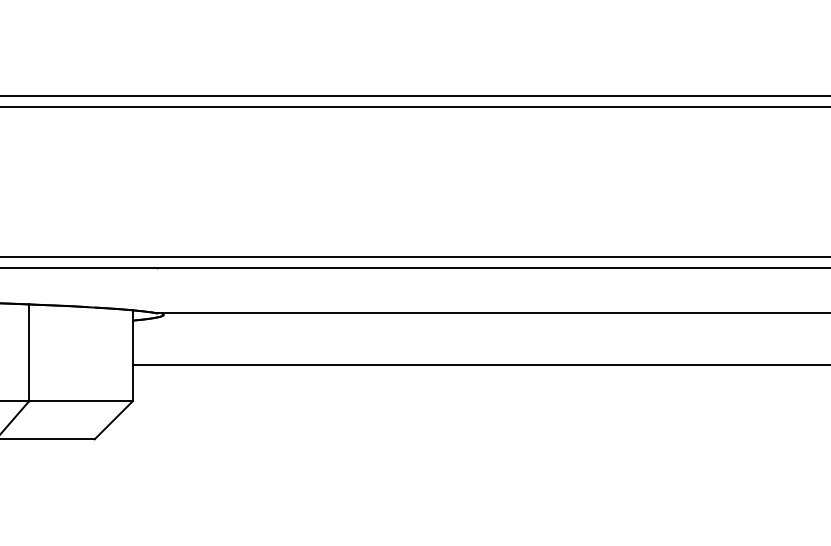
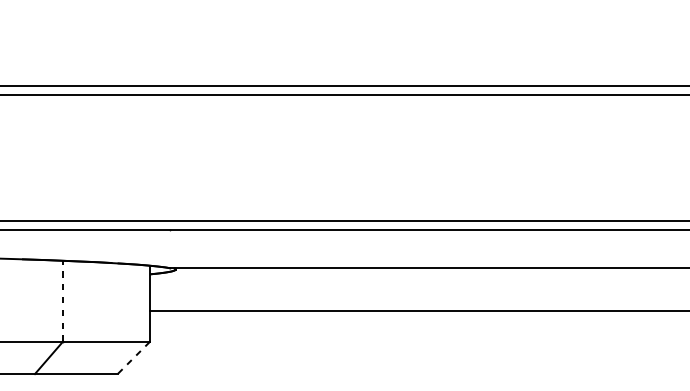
line: (29, 352) -> (62, 301), solid -> dashed
line: (113, 420) -> (133, 358), solid -> dashed

